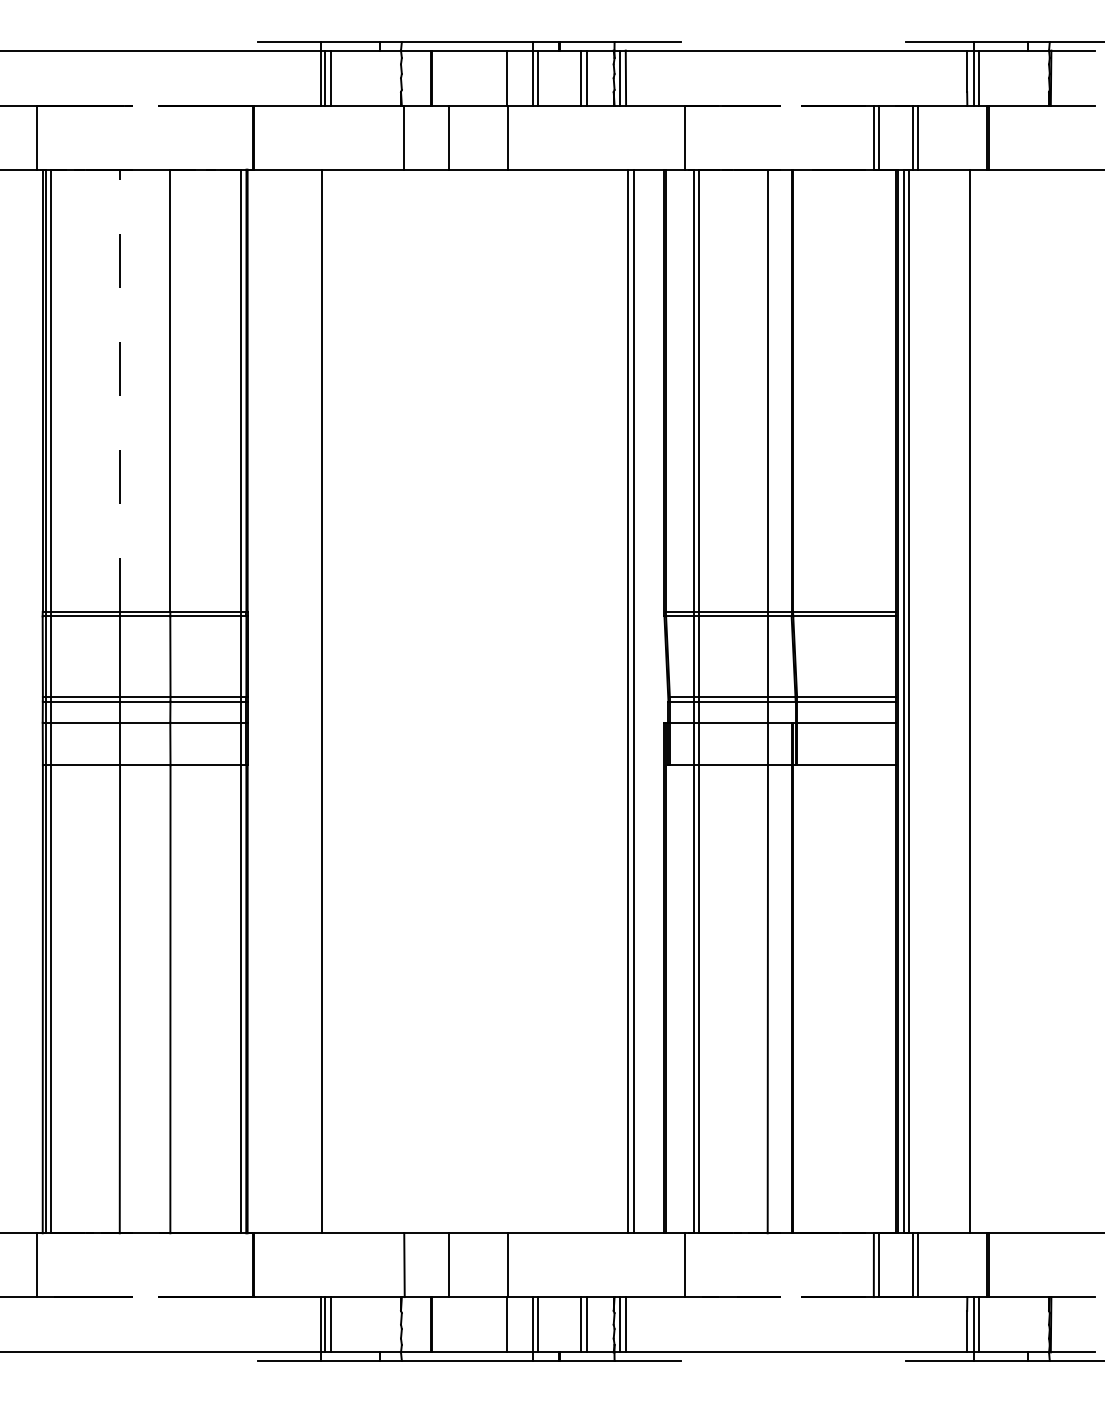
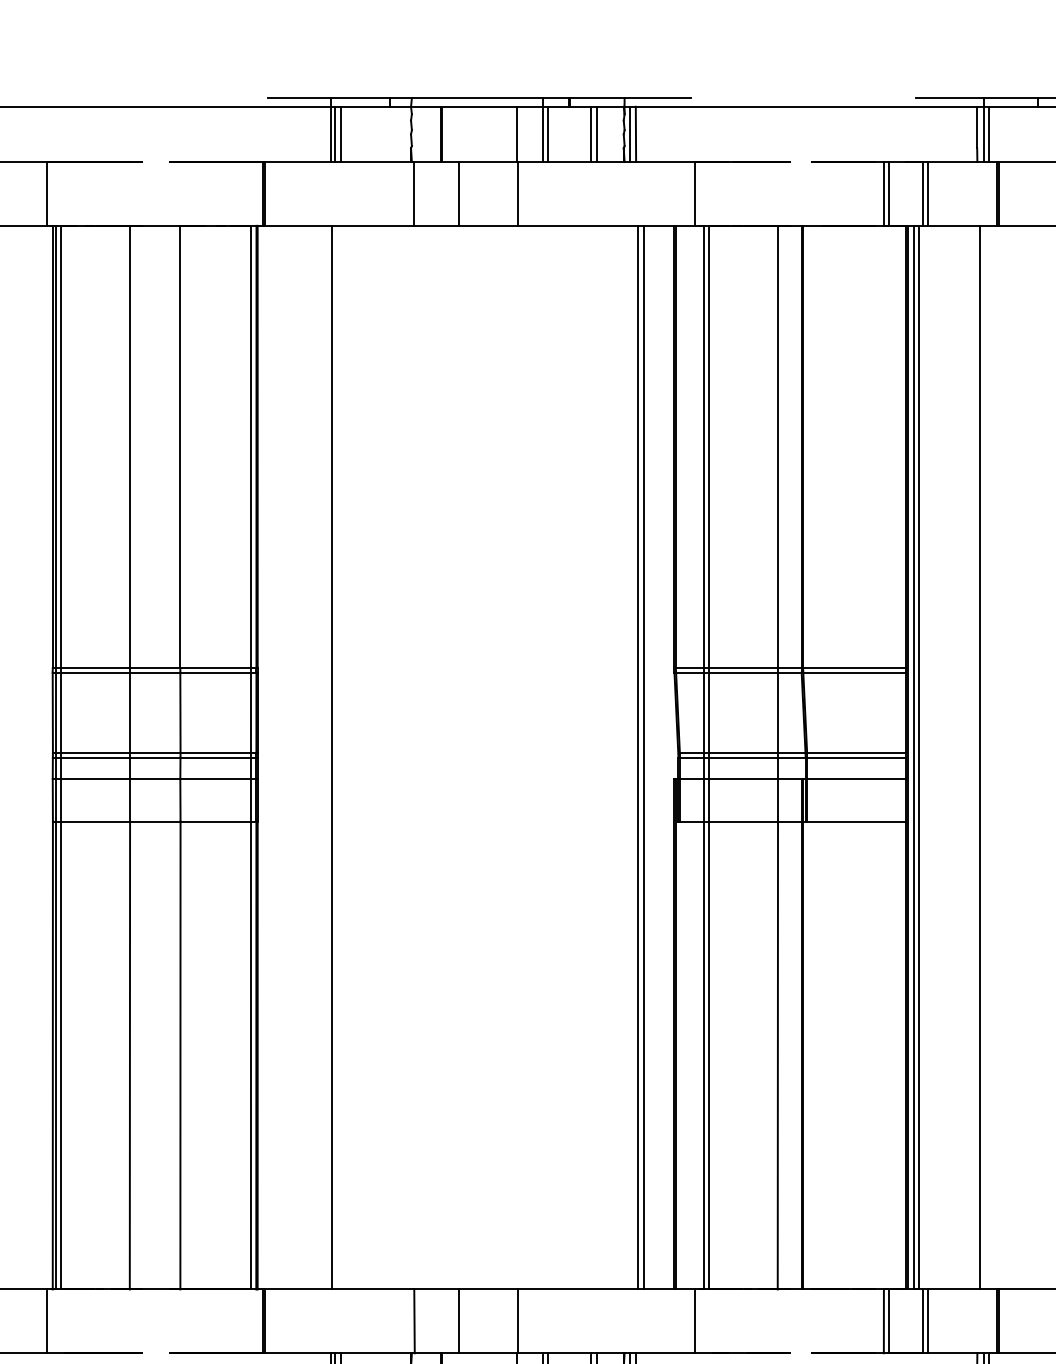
line: (120, 390) -> (130, 446), dashed -> solid

